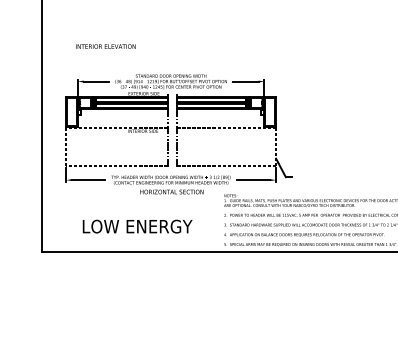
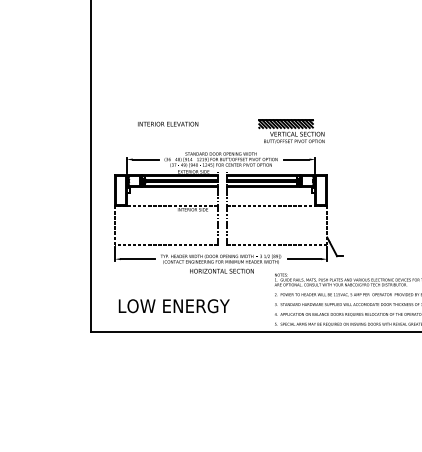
text: (106, 45) -> (168, 123), moved
part: (240, 53) -> (291, 131), added
text: (136, 226) -> (173, 306), moved

